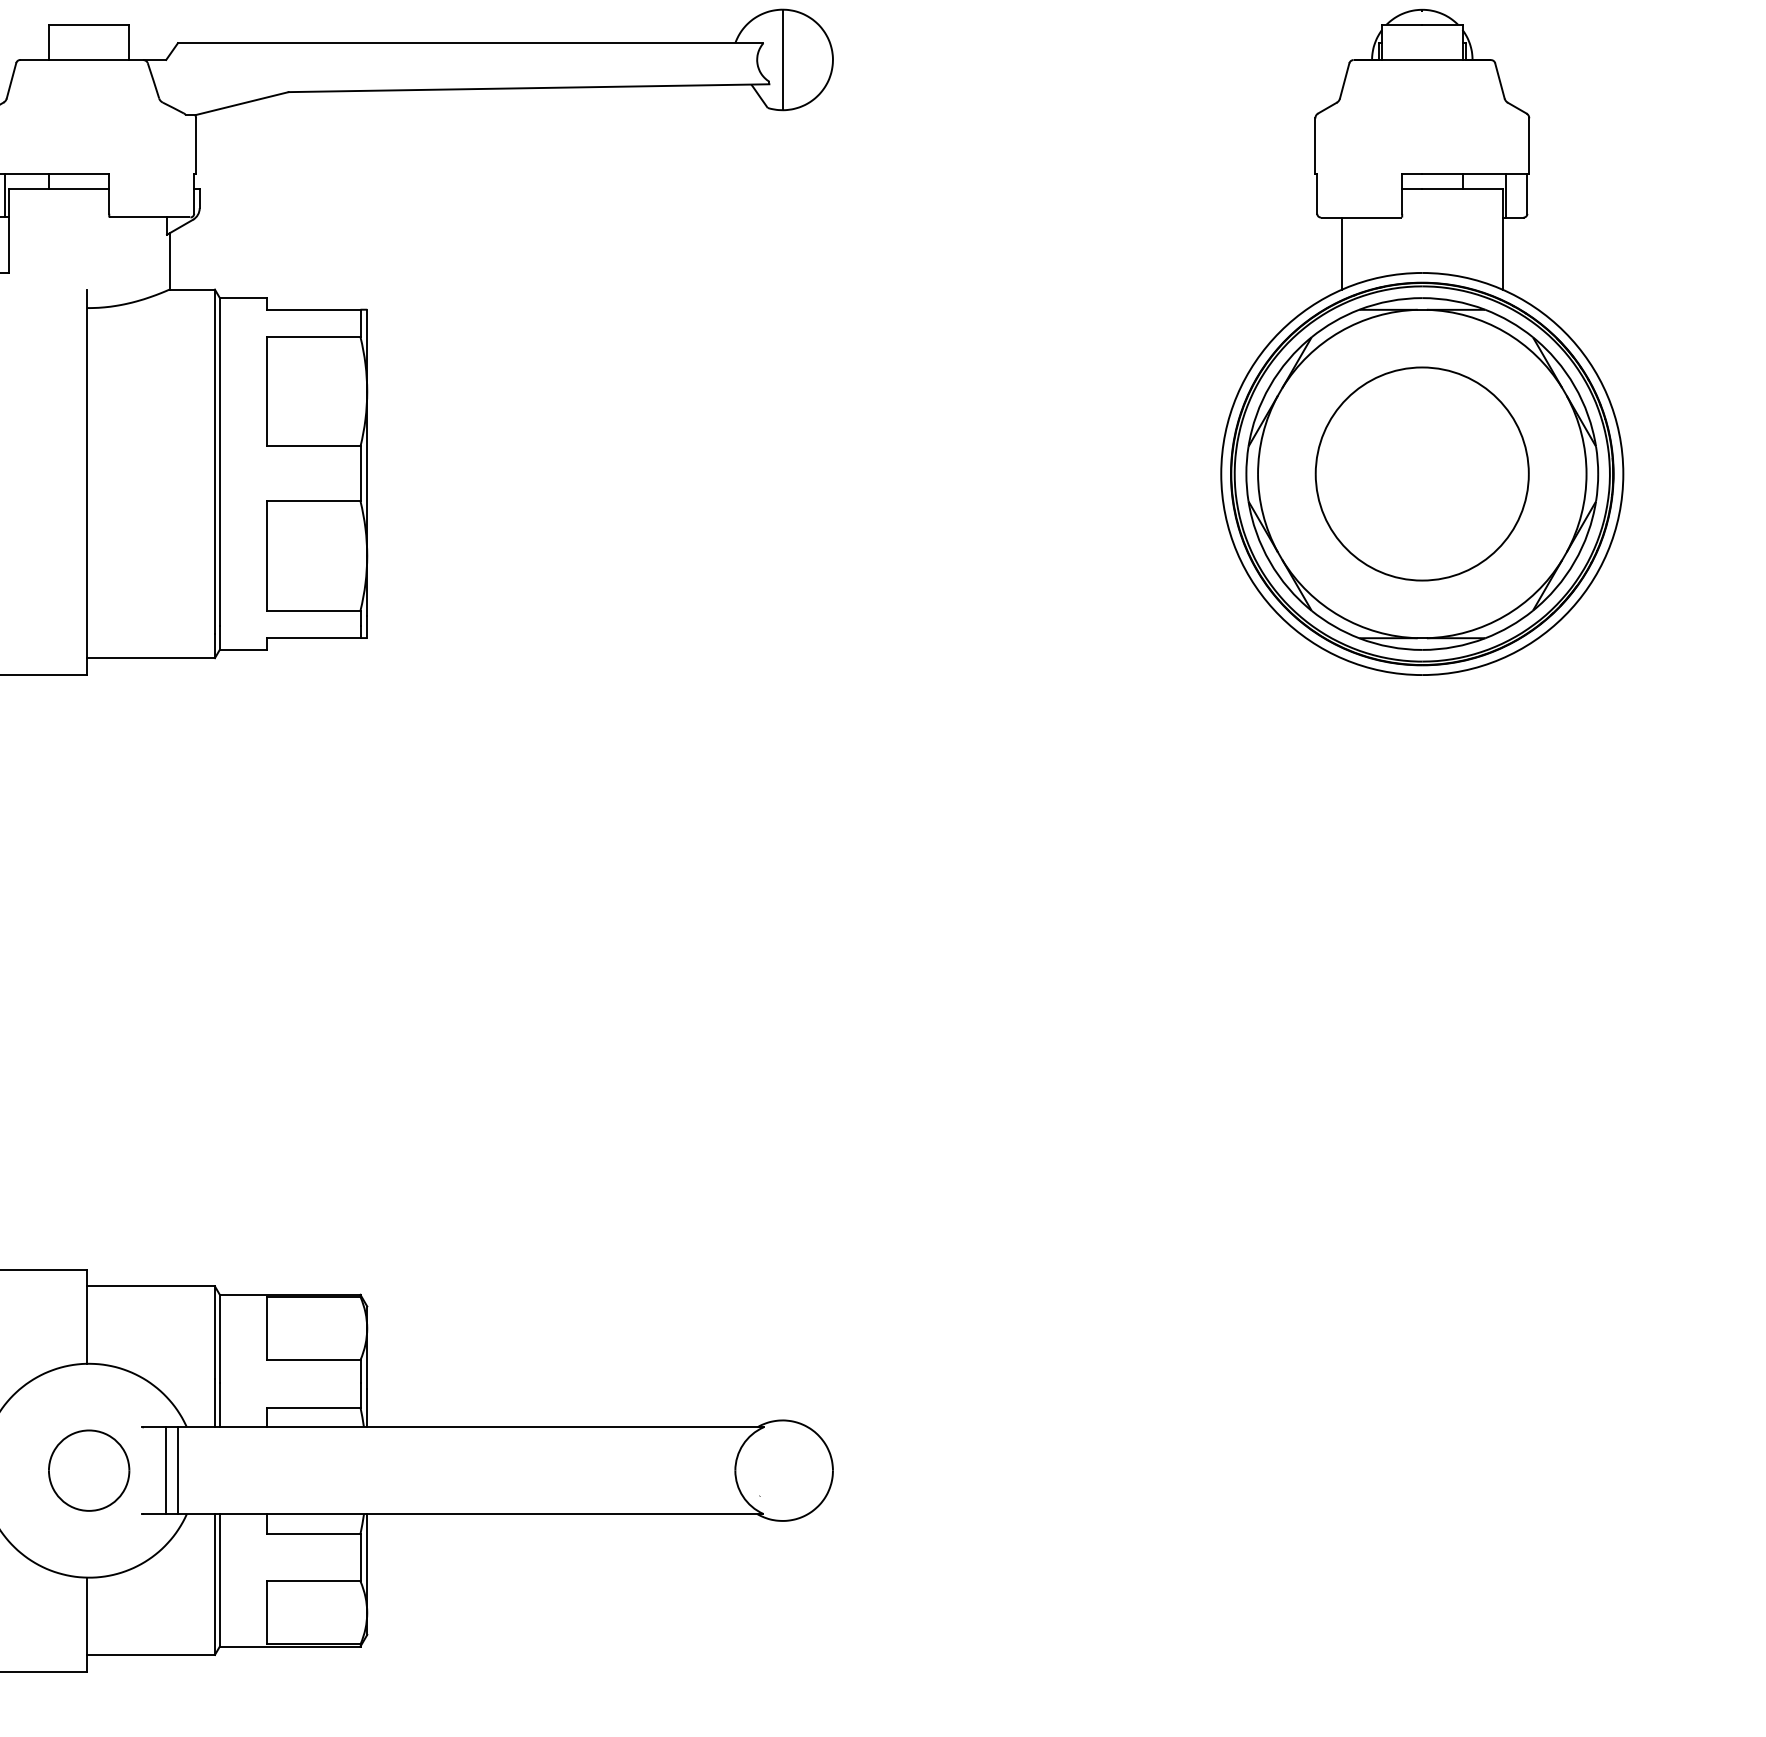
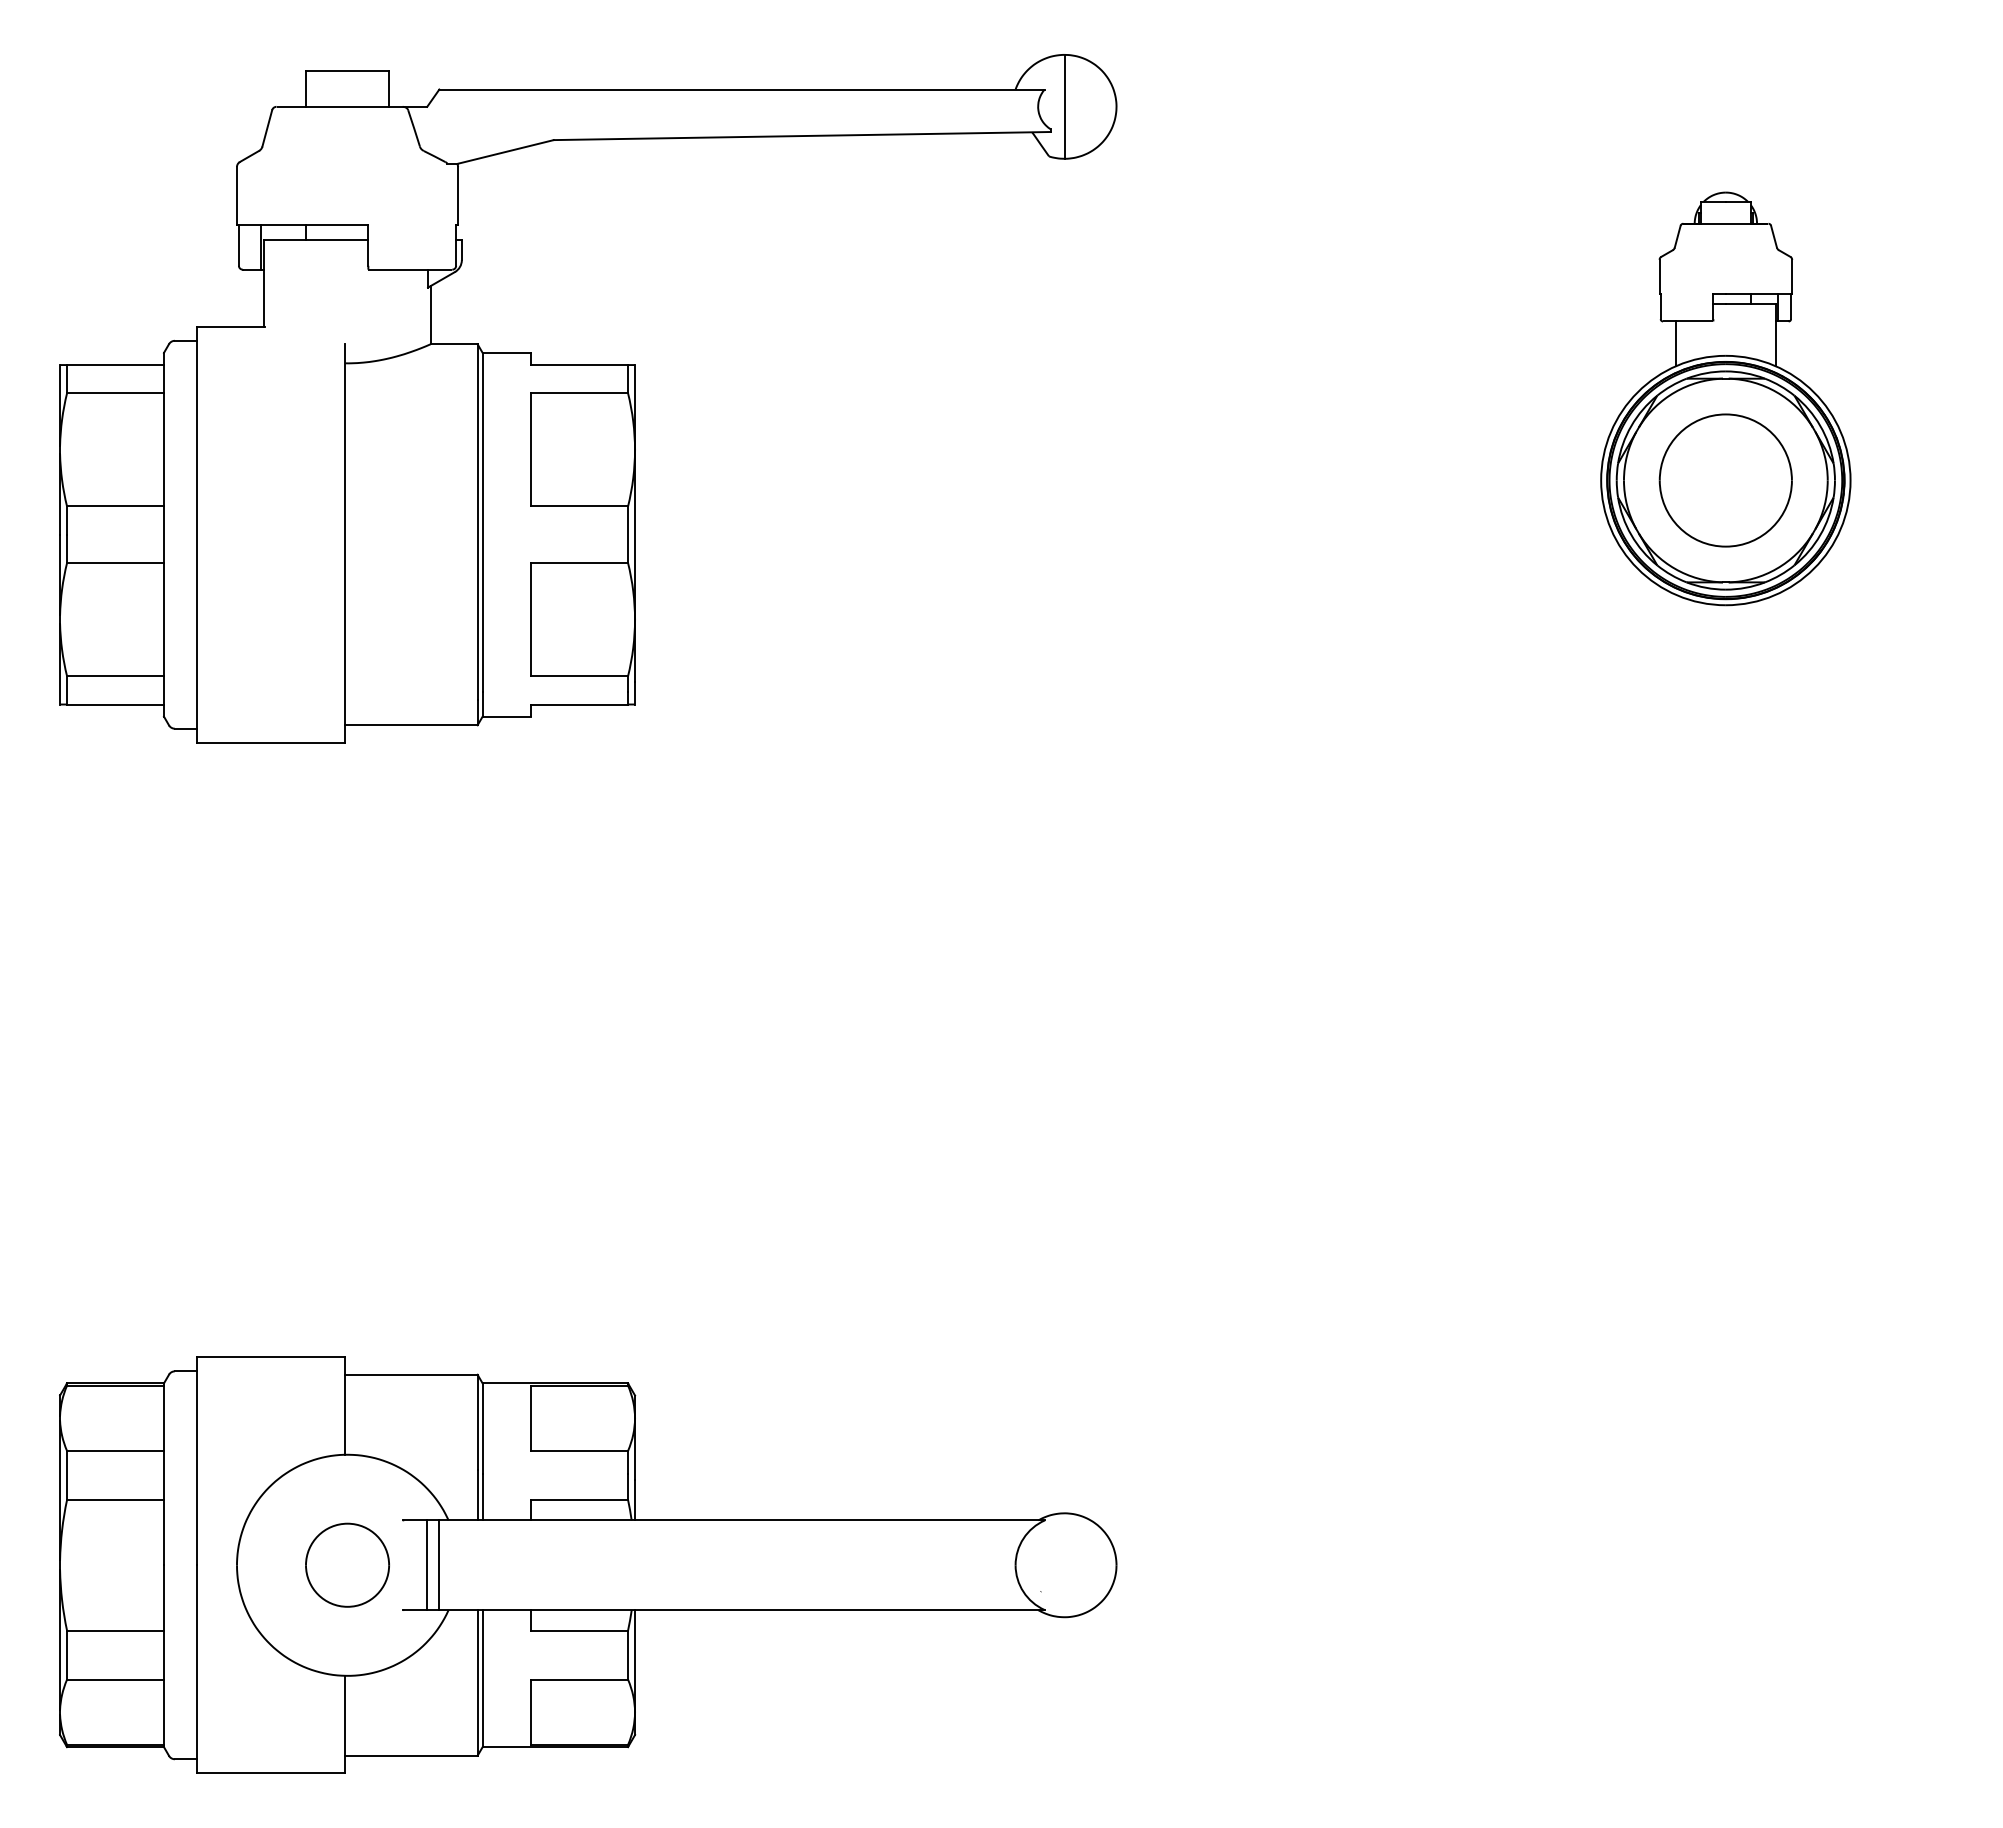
part: (1422, 342) -> (1725, 398), size x0.6

